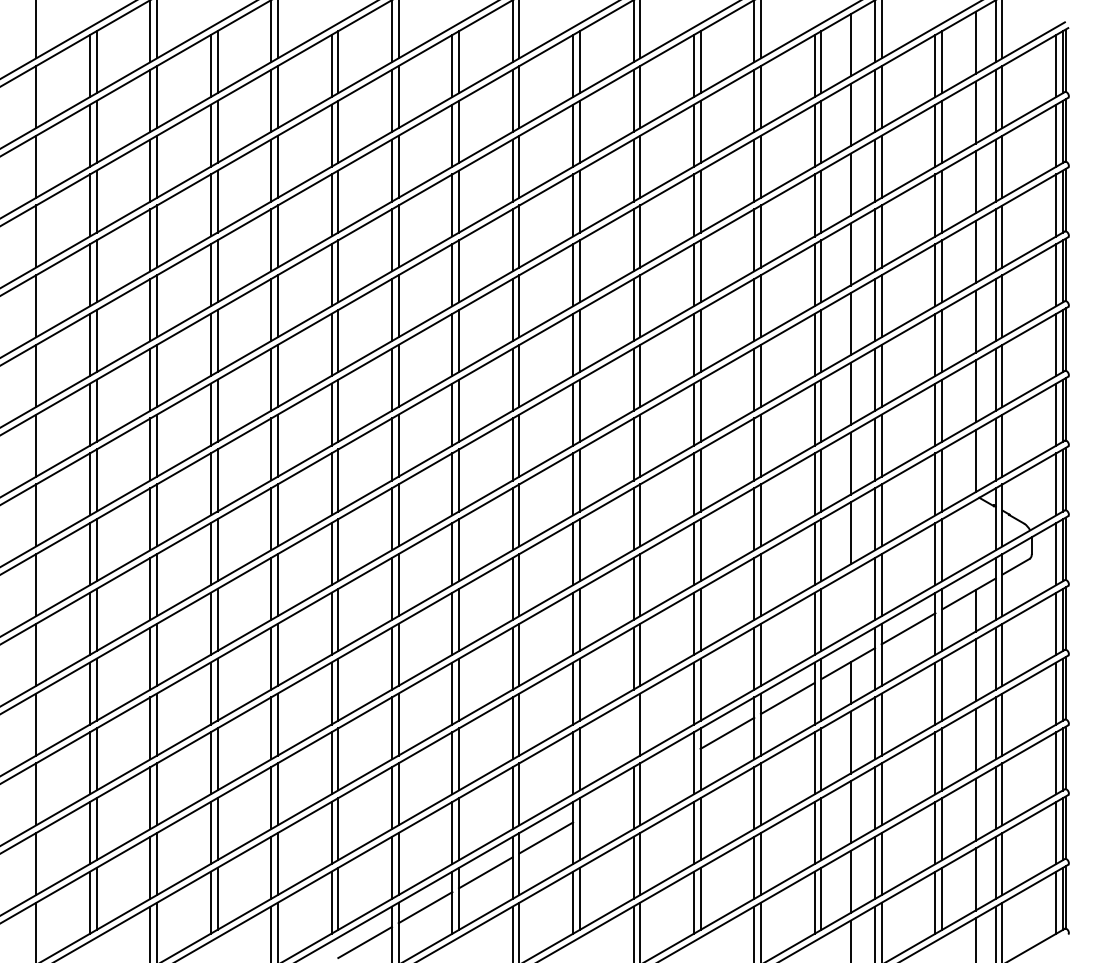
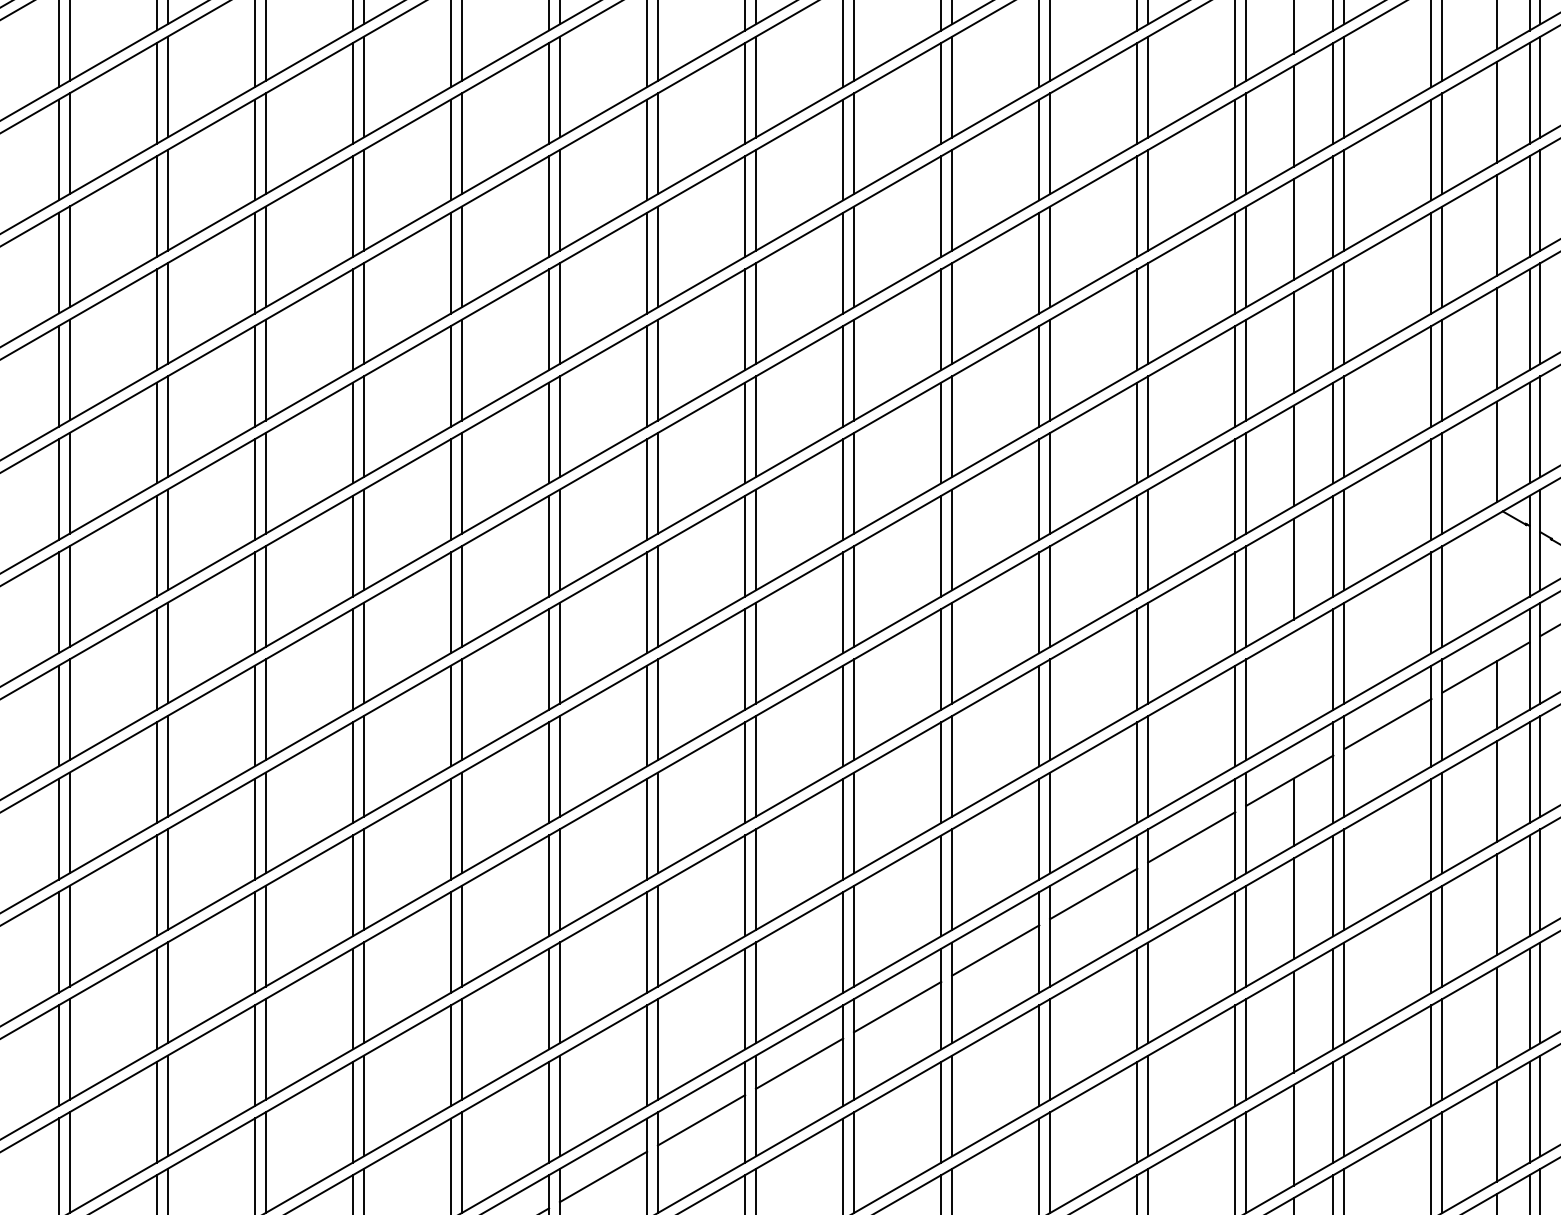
line: (633, 728) -> (941, 885), added
line: (666, 767) -> (994, 949), added
line: (606, 802) -> (897, 1006), added

